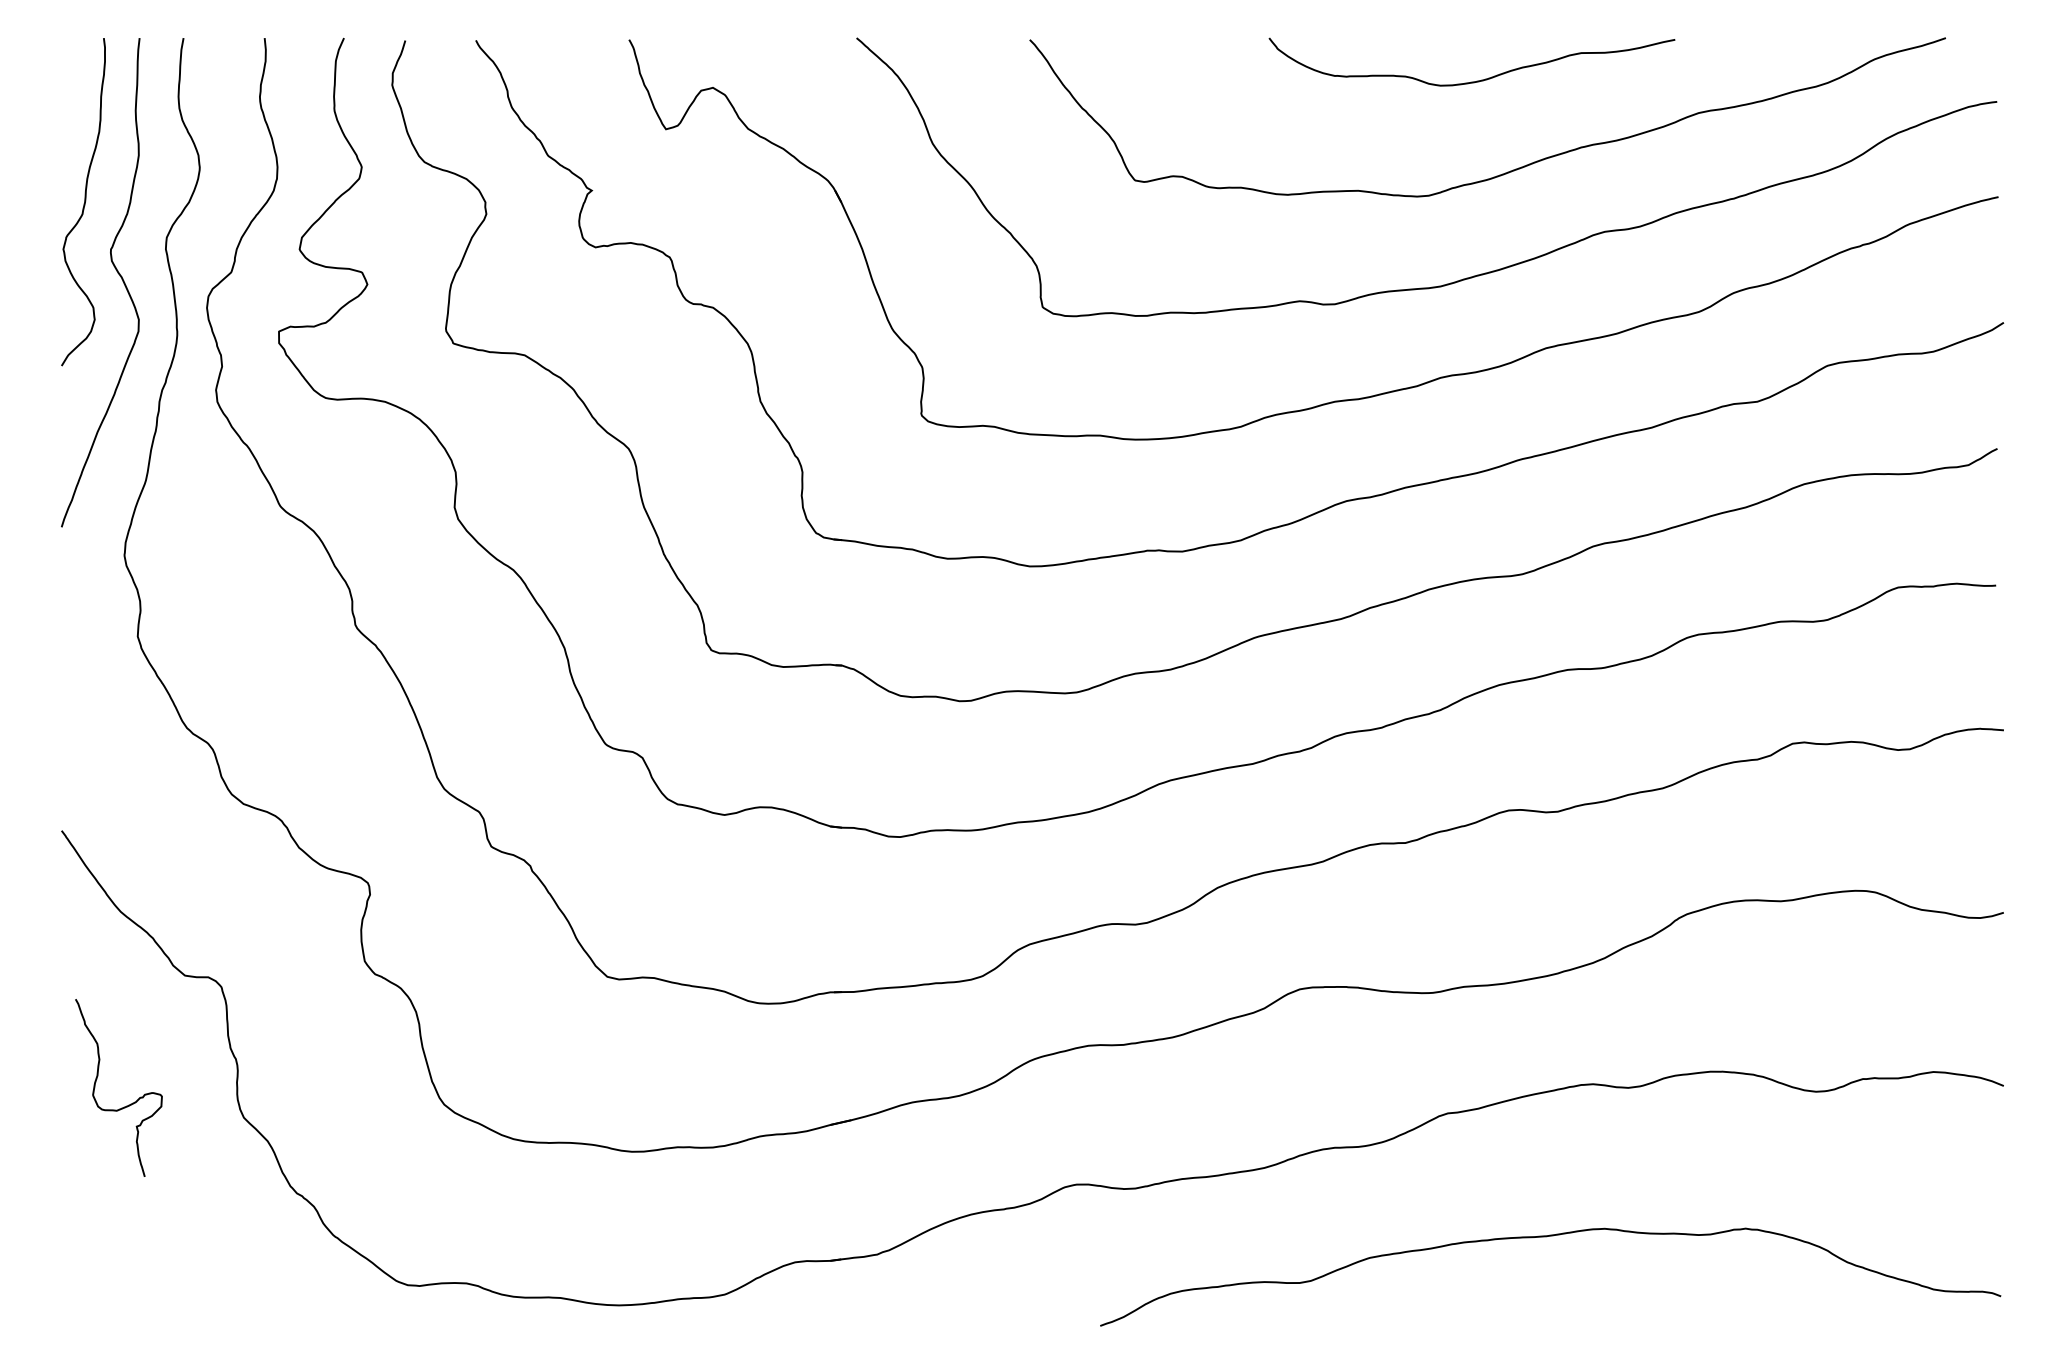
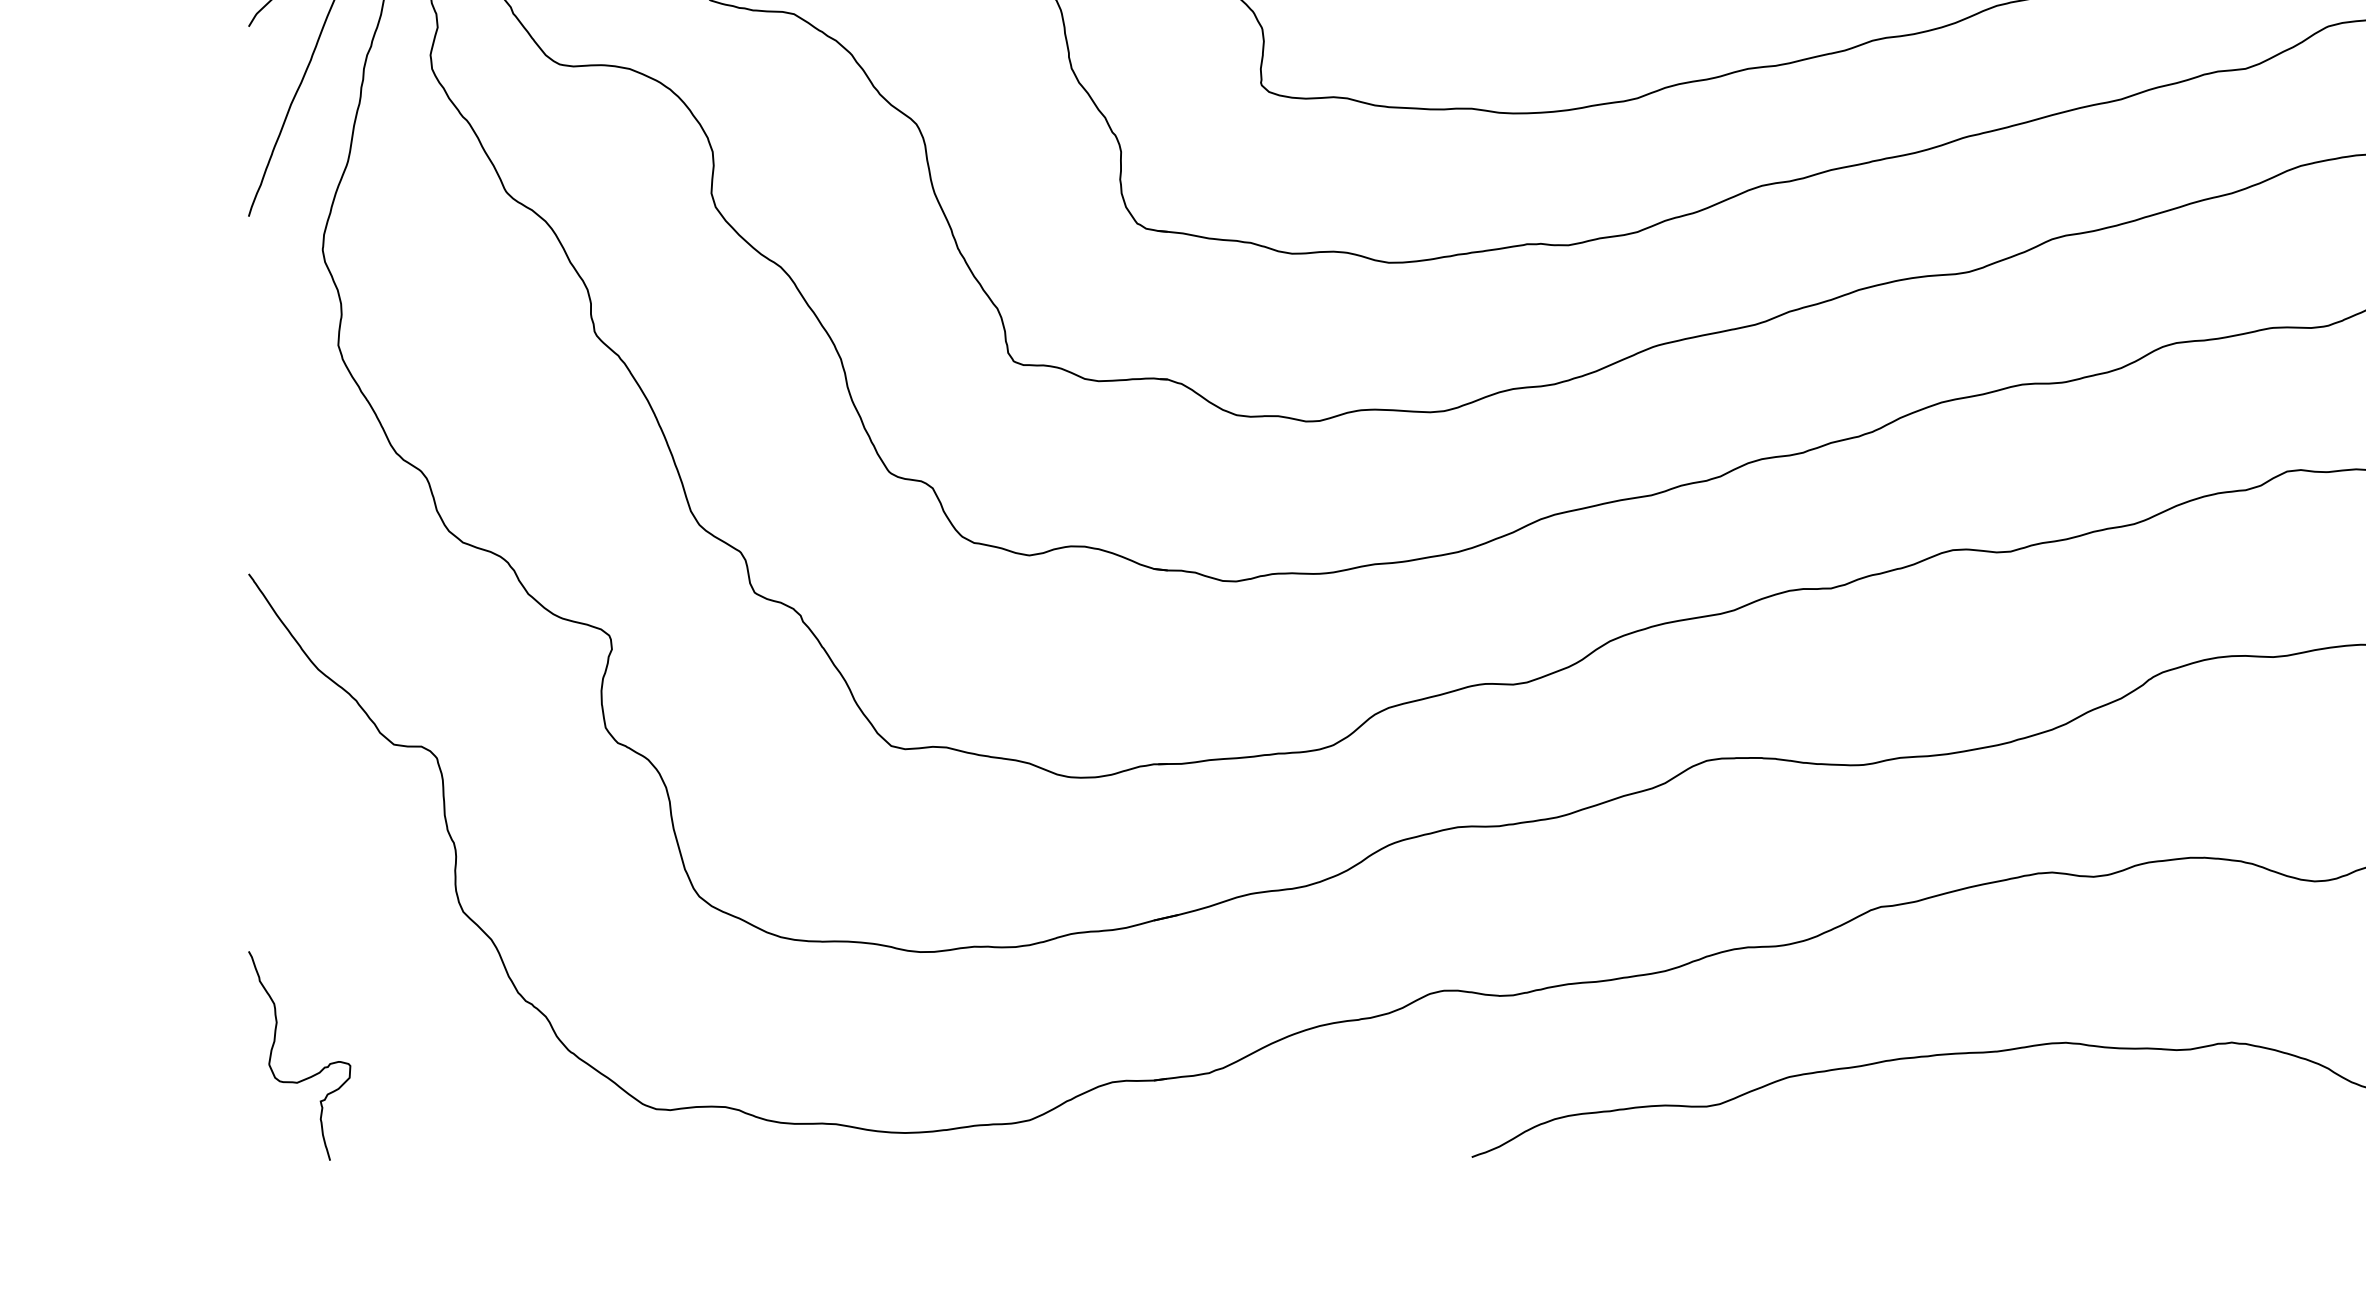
curve: (126, 1105) -> (308, 1076), moved

